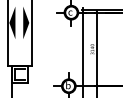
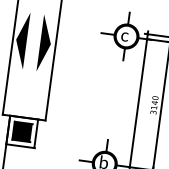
fill: (19, 74) -> (21, 131), added

